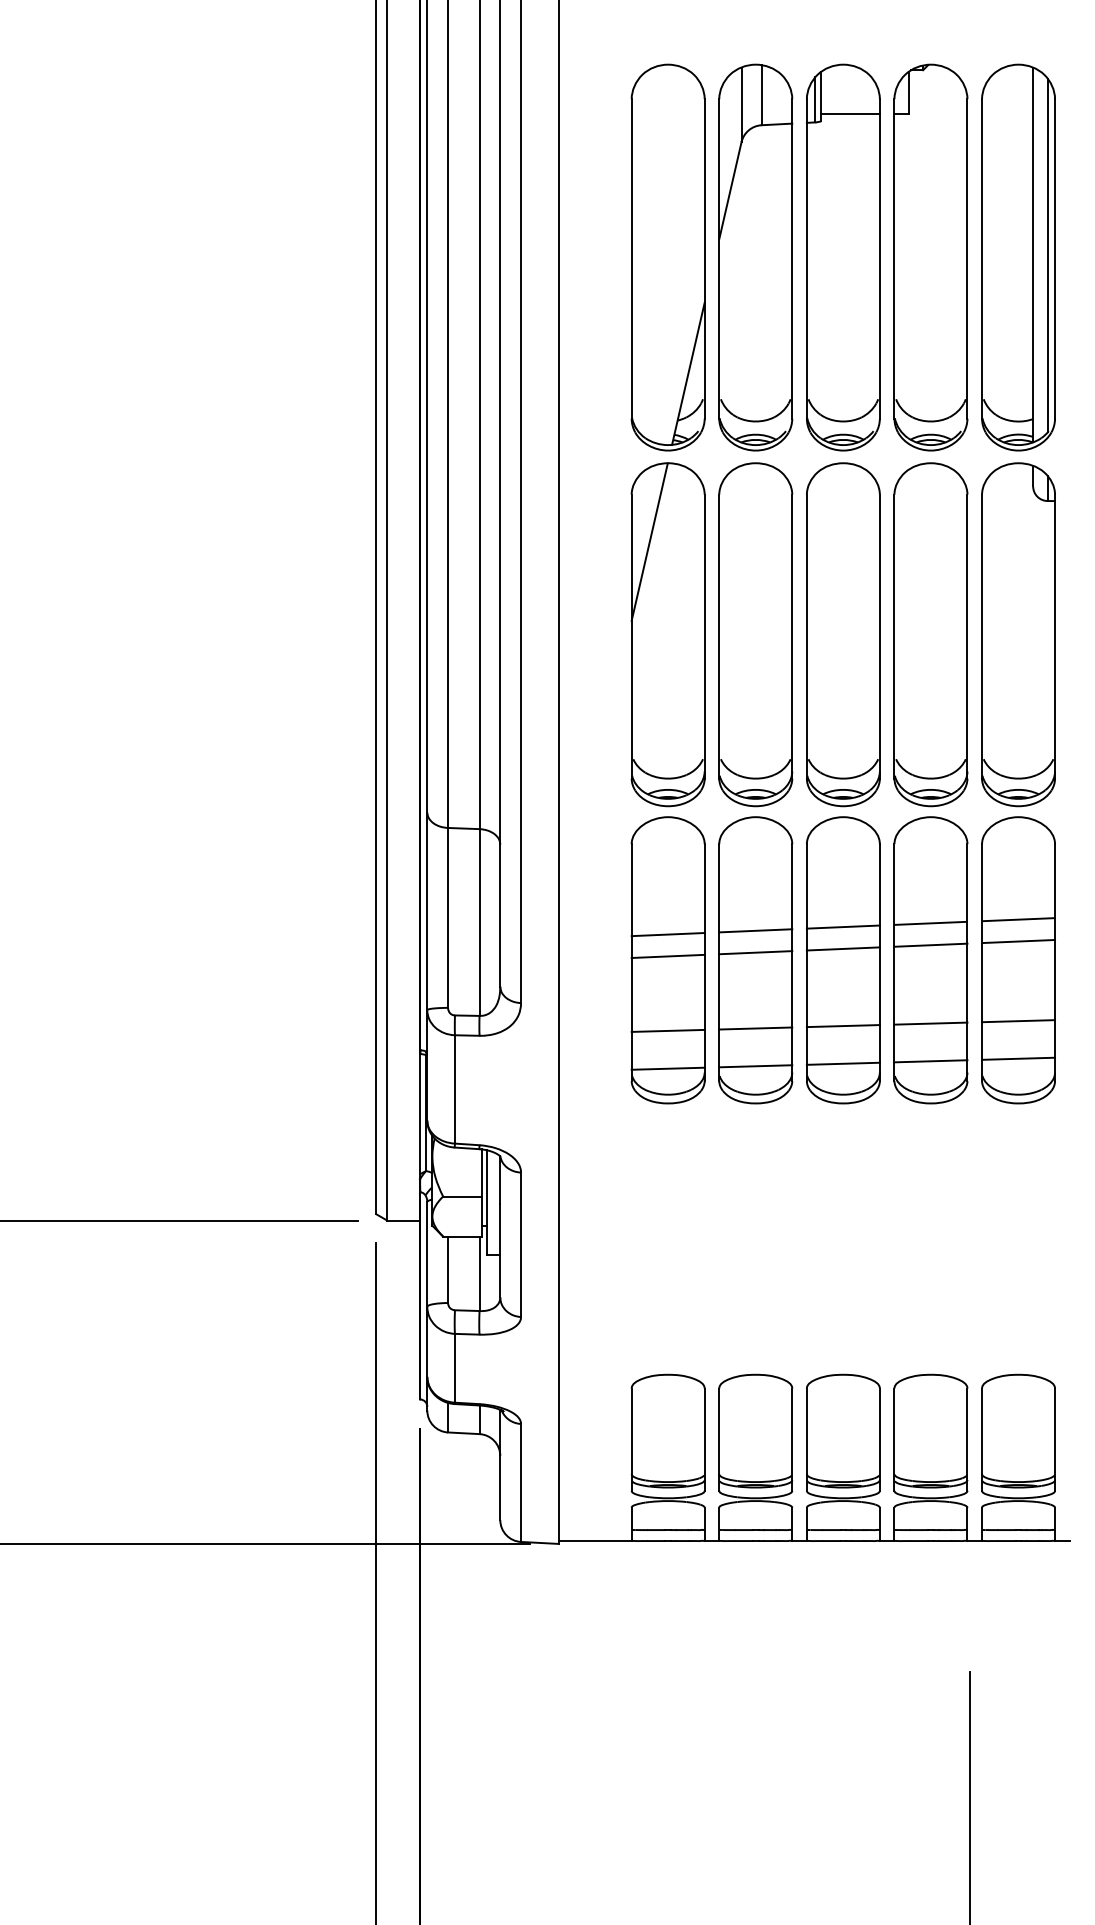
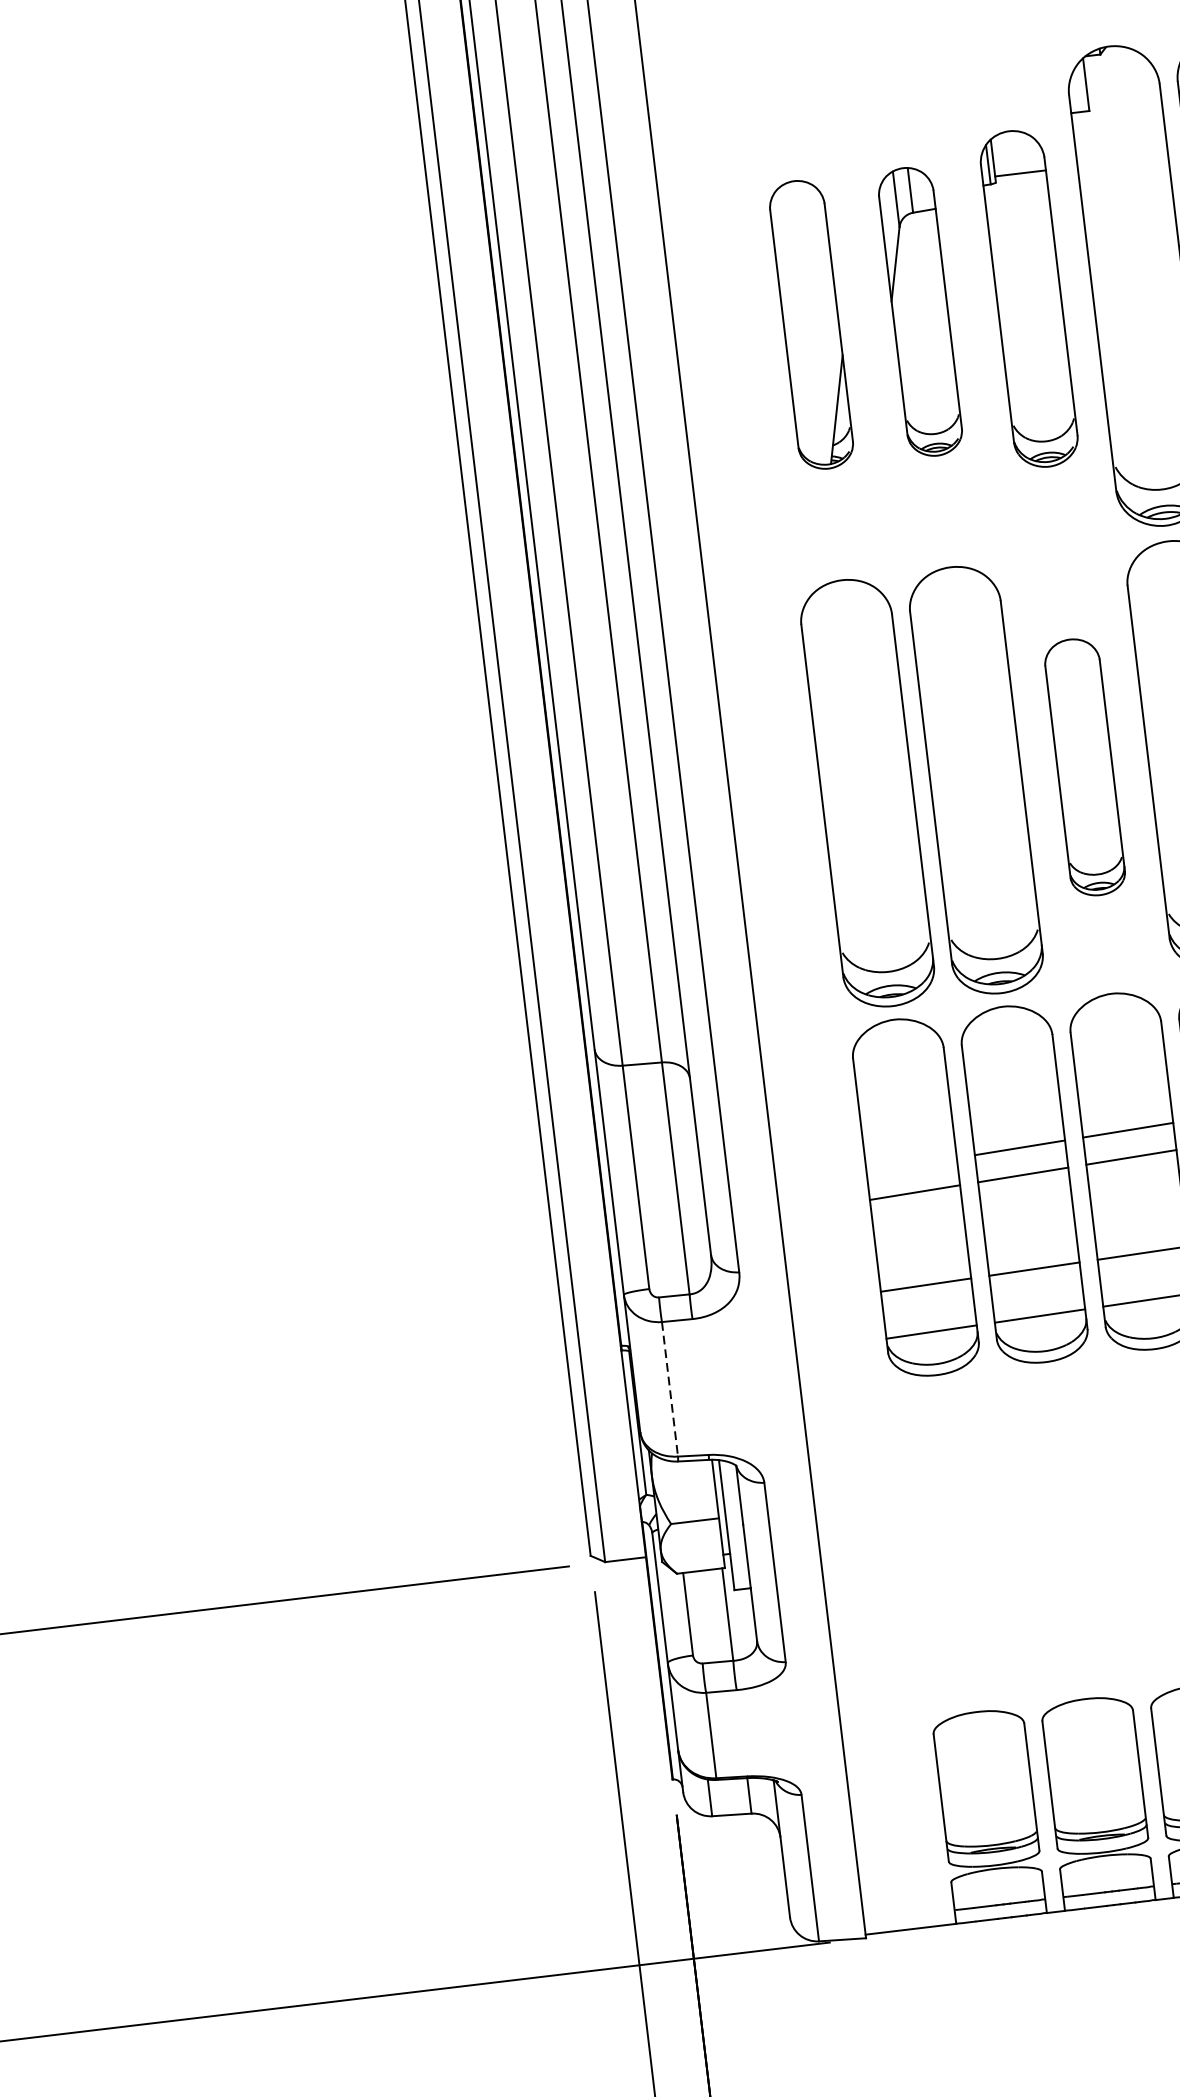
part: (667, 257) -> (810, 324), size x0.6
part: (755, 257) -> (919, 311), size x0.6
part: (843, 257) -> (1029, 298), size x0.7
line: (649, 541) -> (830, 680), removed
part: (843, 634) -> (1085, 766), size x0.6
line: (667, 934) -> (910, 1165), removed
line: (454, 1089) -> (669, 1389), solid -> dashed

